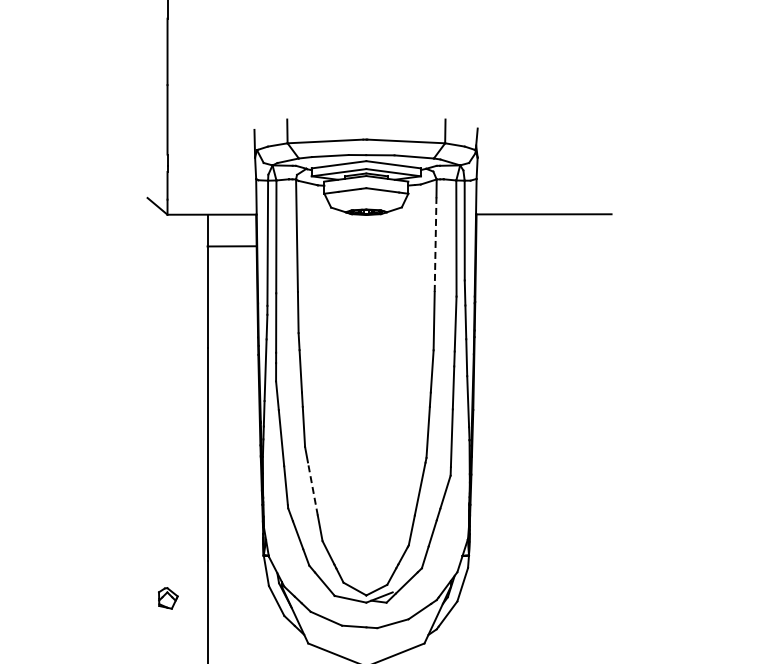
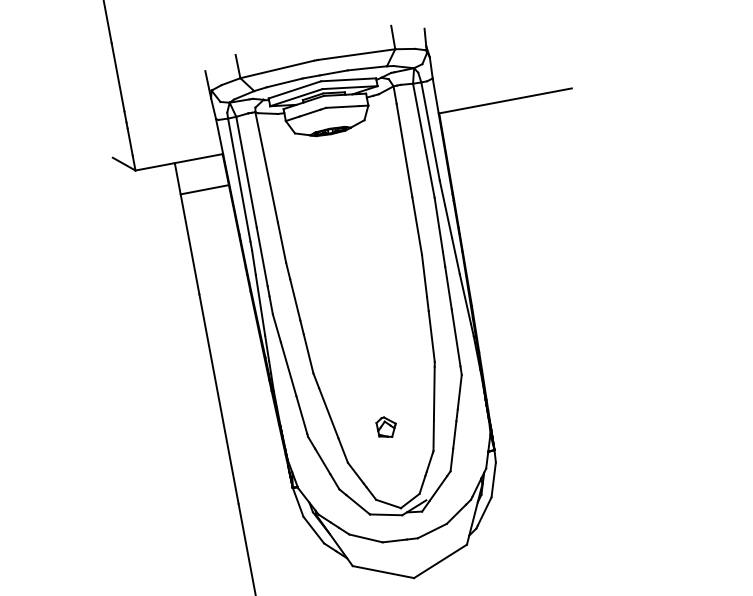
line: (435, 244) -> (404, 150), dashed -> solid
line: (312, 488) -> (328, 412), dashed -> solid
part: (168, 598) -> (387, 427), moved

